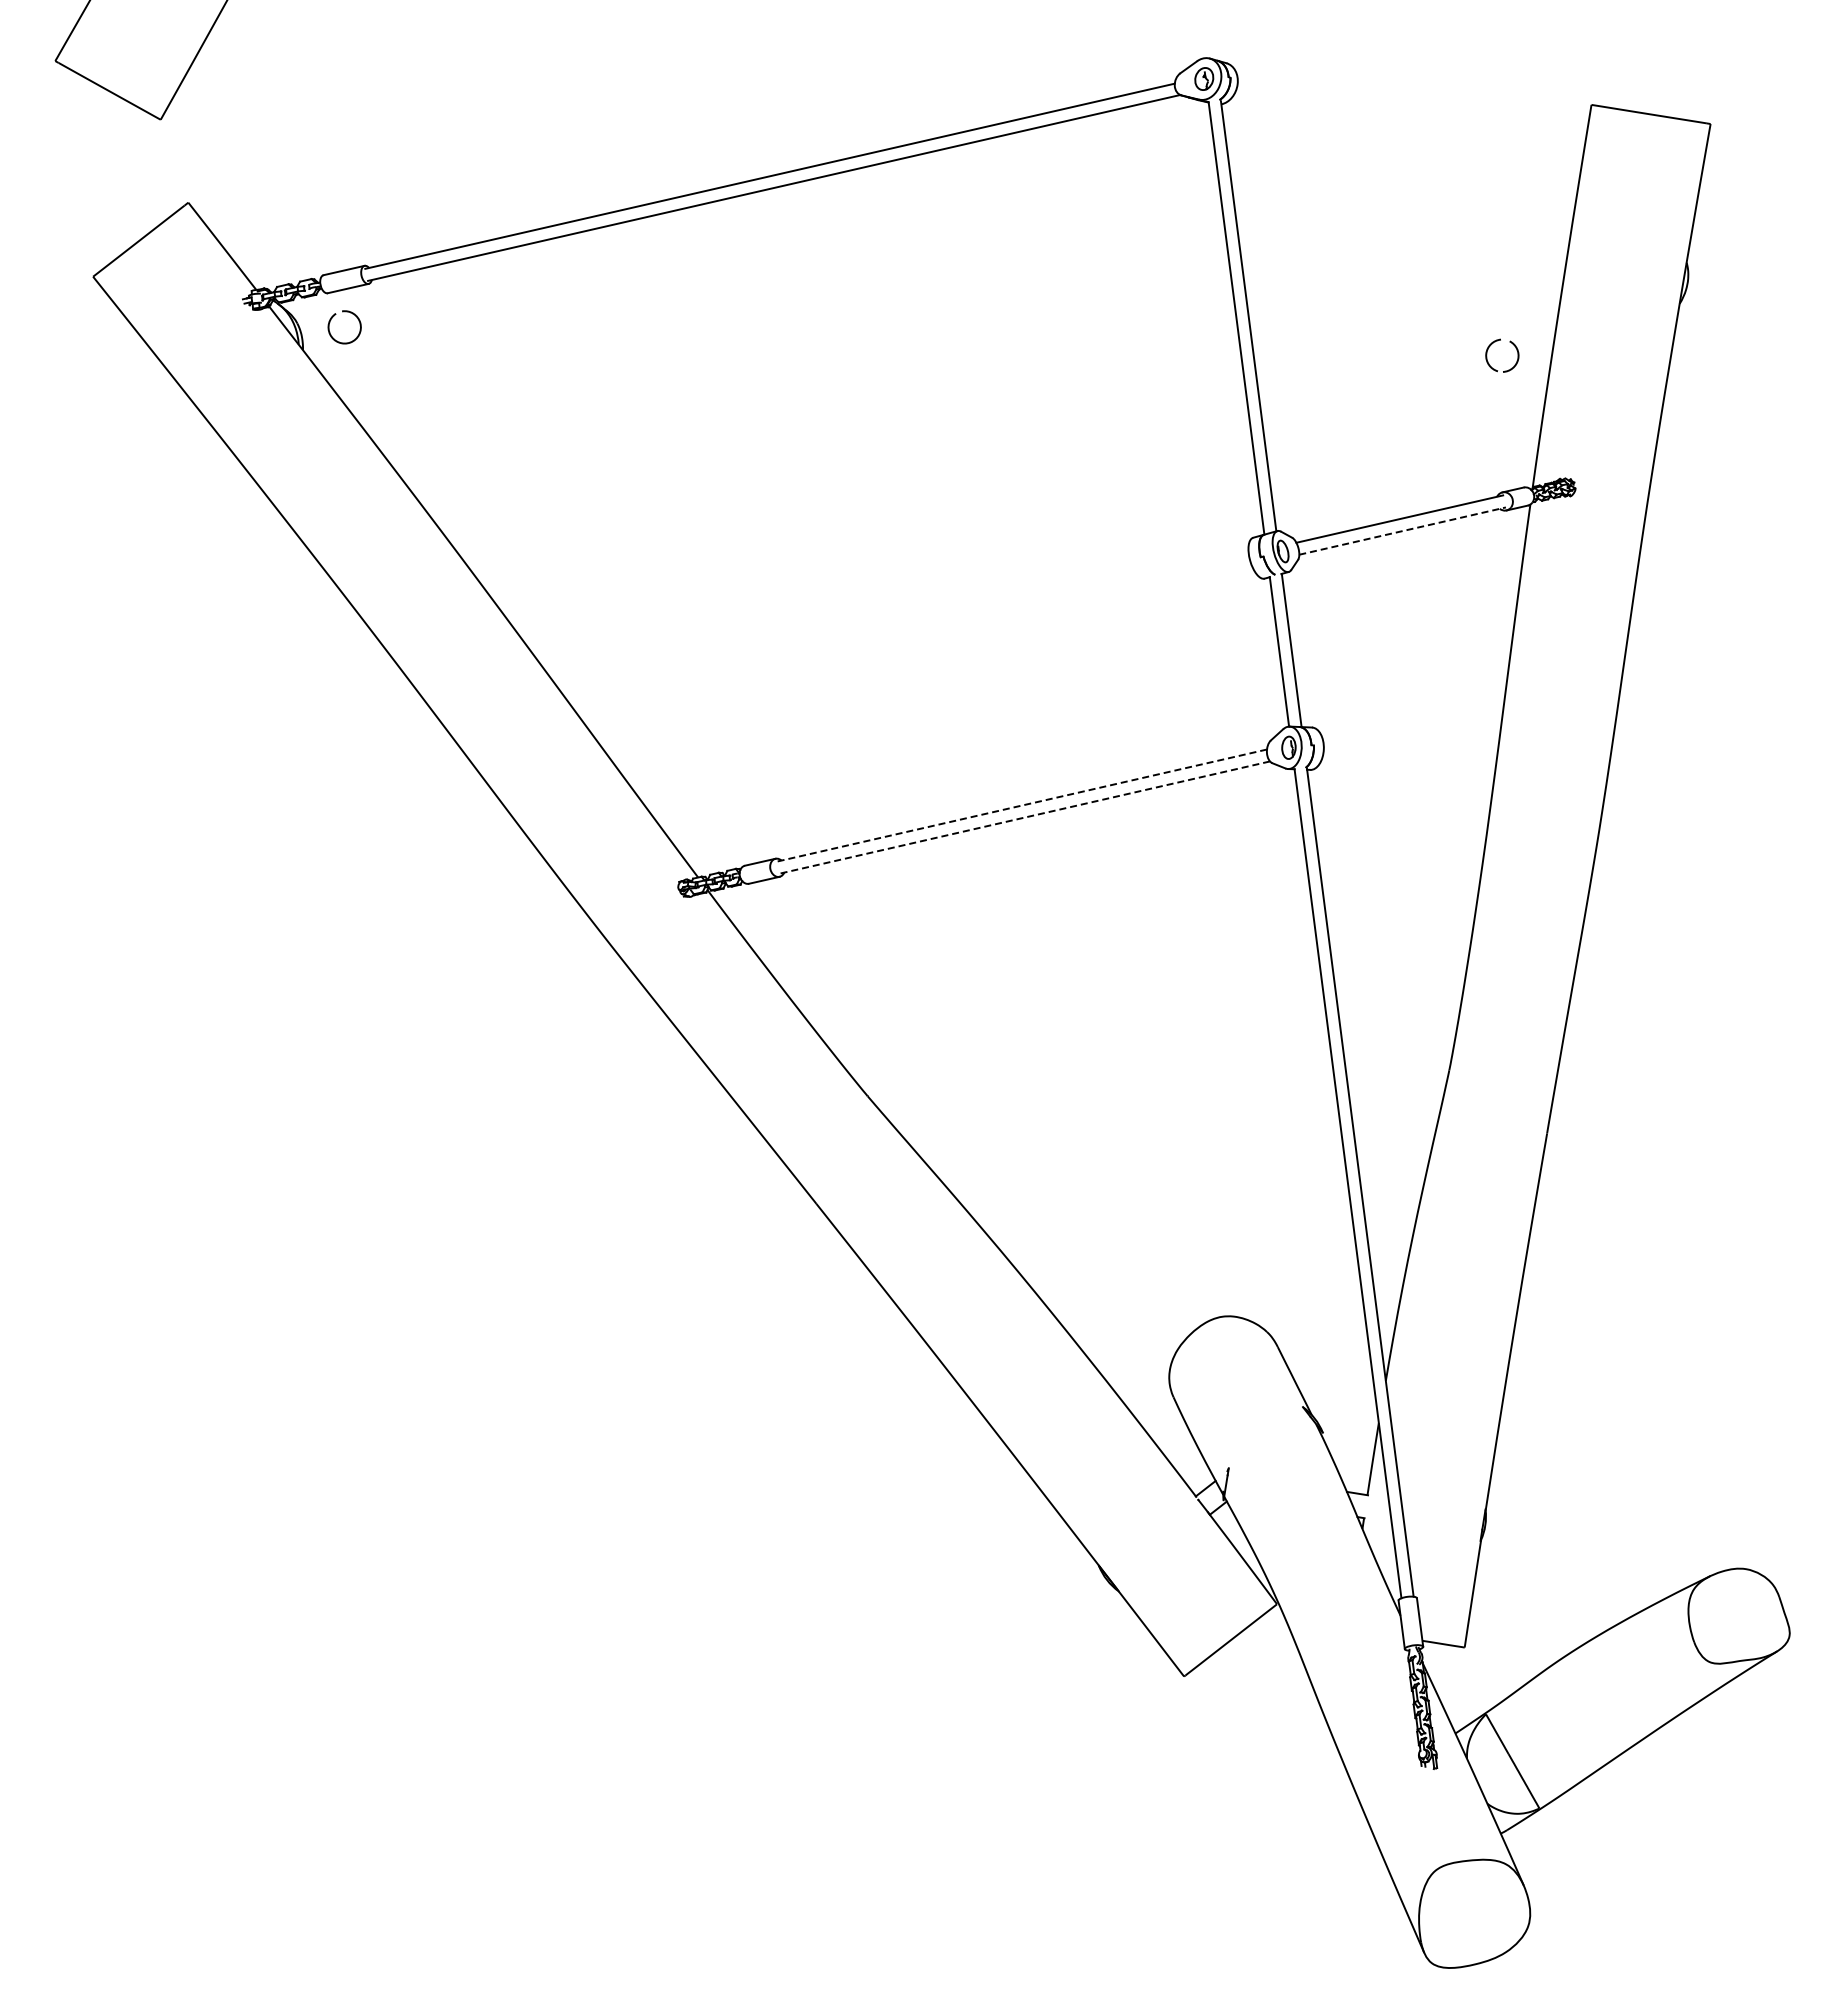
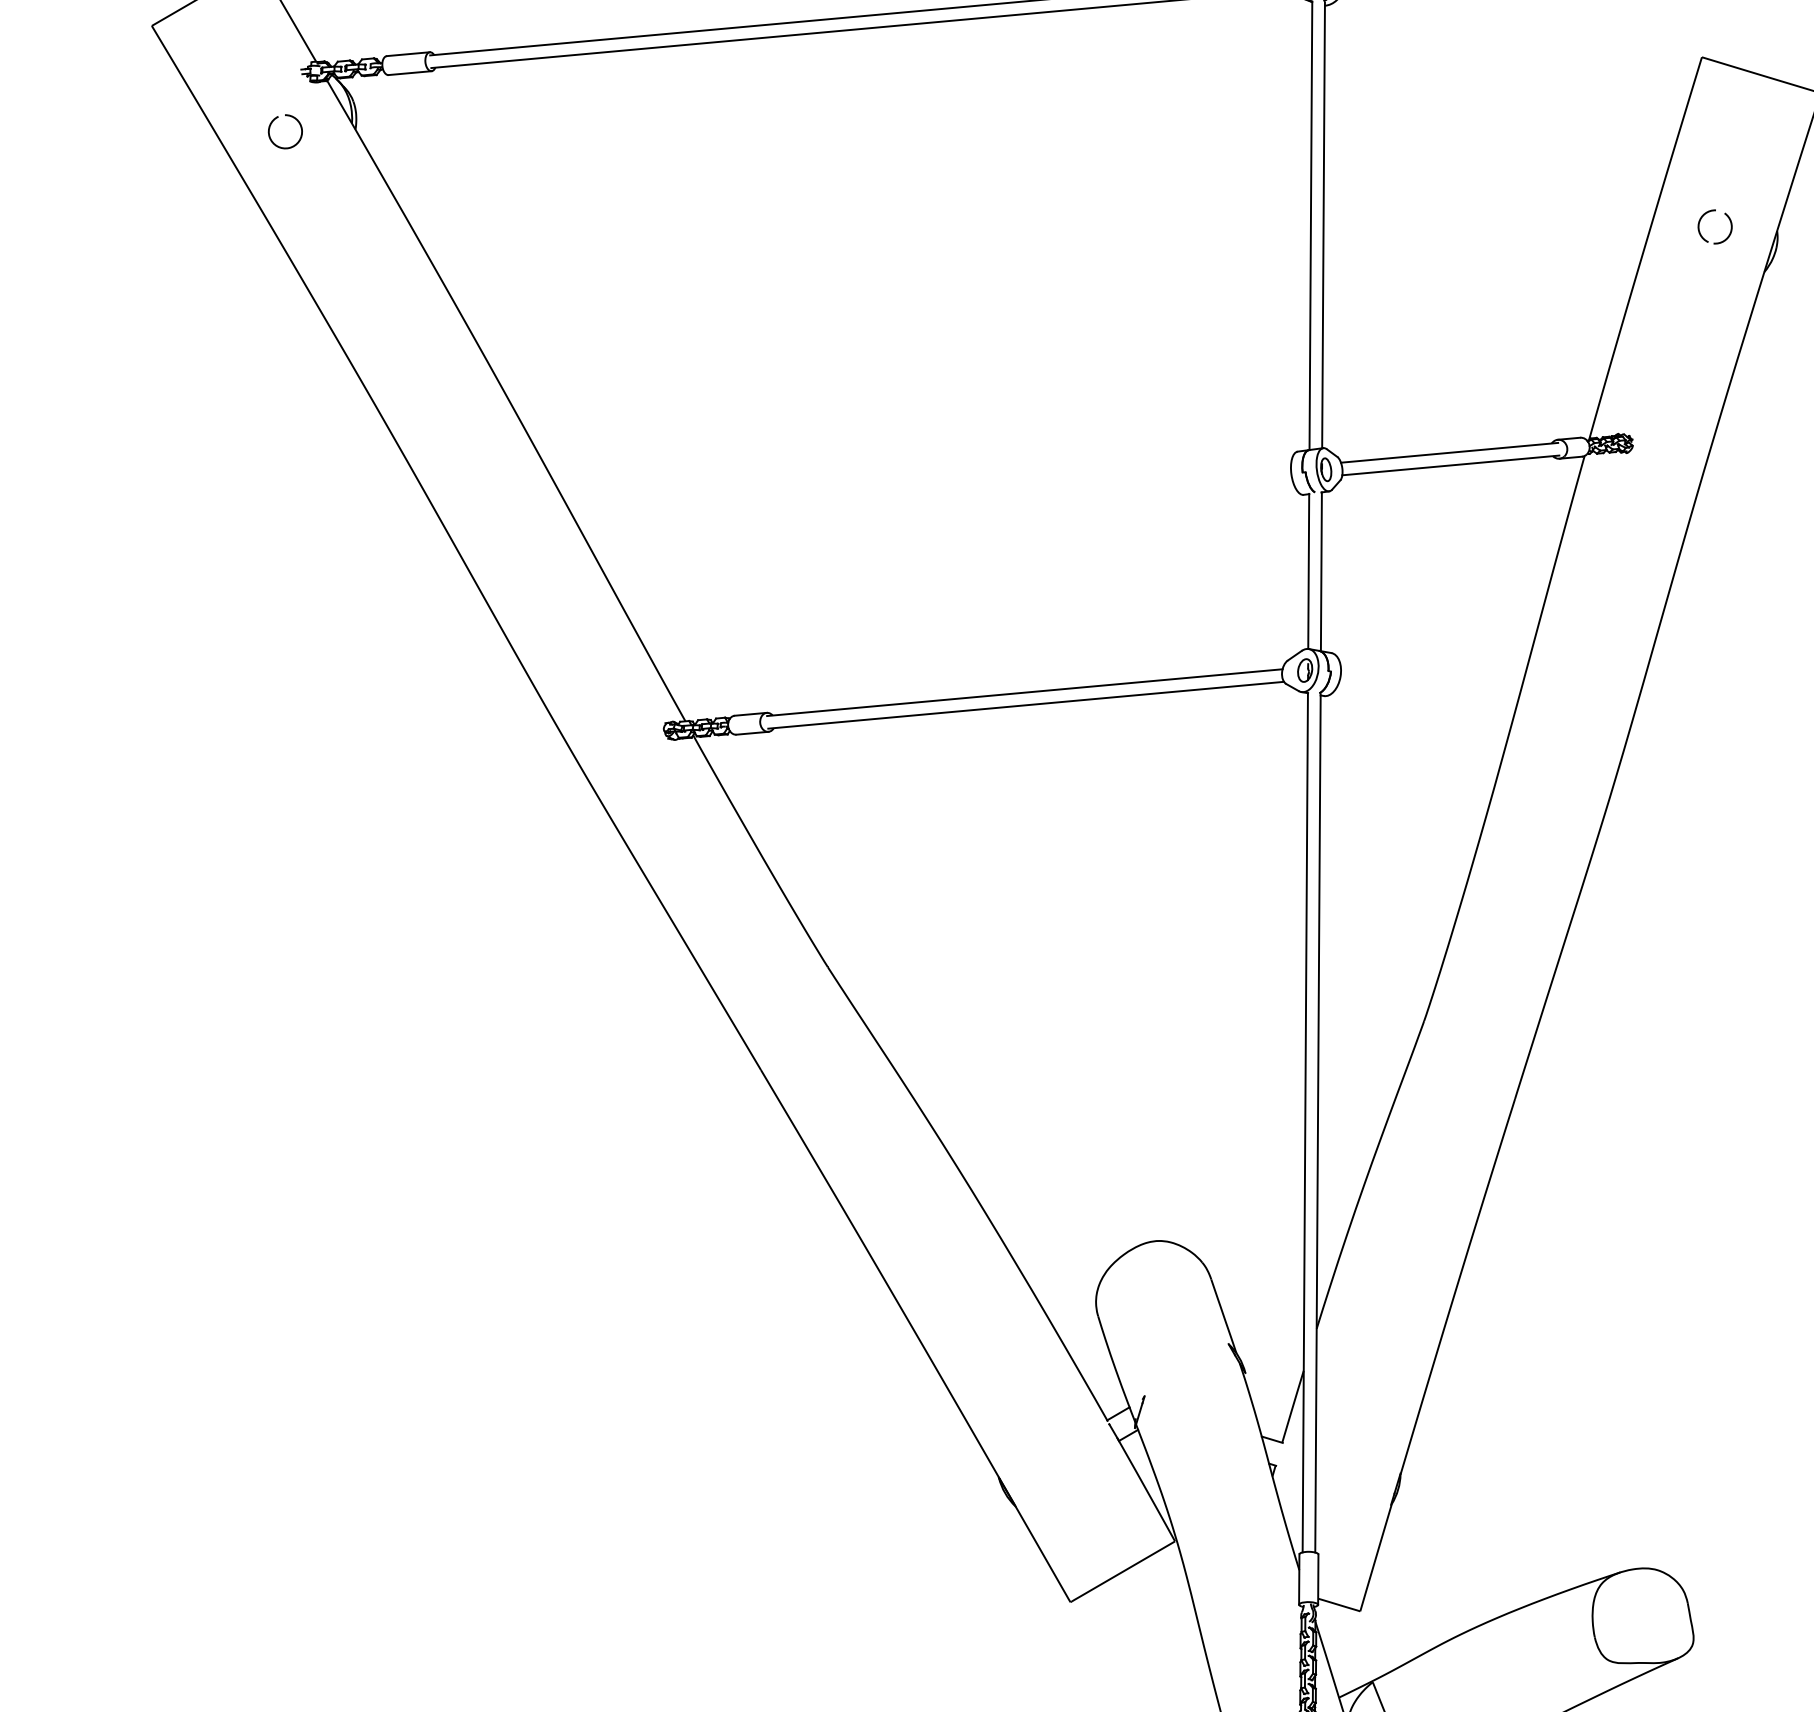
arc: (331, 320) -> (272, 122), moved
part: (1495, 342) -> (1710, 212), moved
line: (1402, 531) -> (1450, 465), dashed -> solid
line: (1021, 805) -> (1024, 692), dashed -> solid
line: (1024, 817) -> (1026, 705), dashed -> solid

